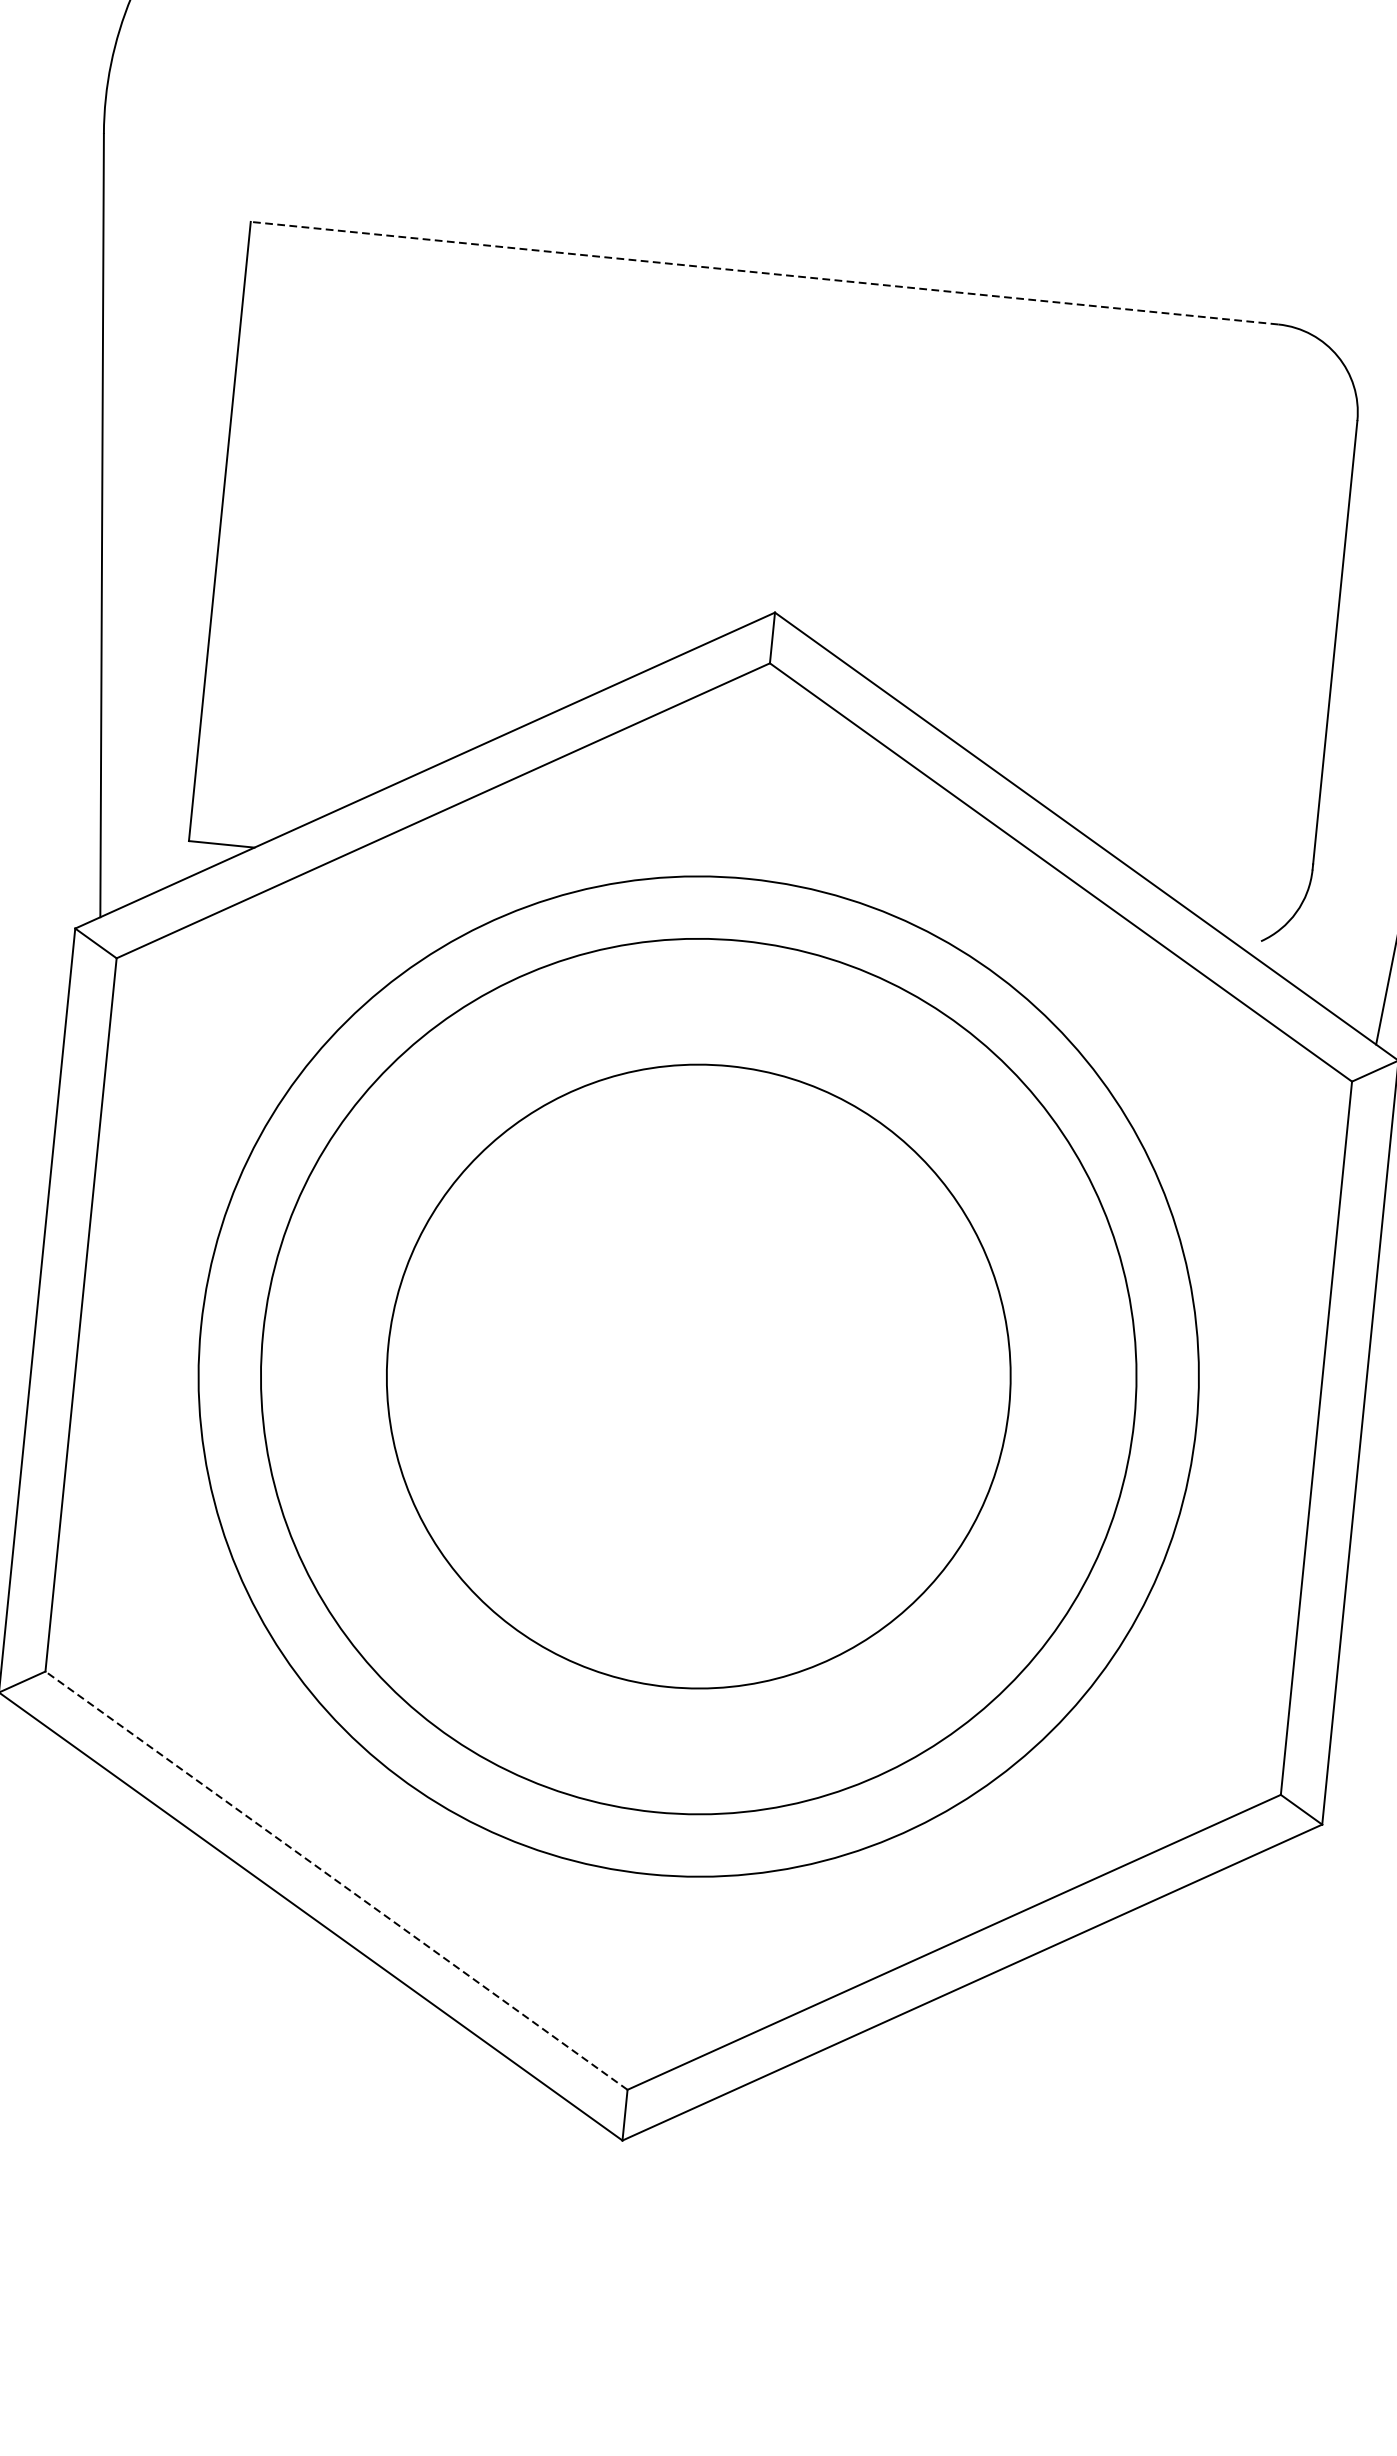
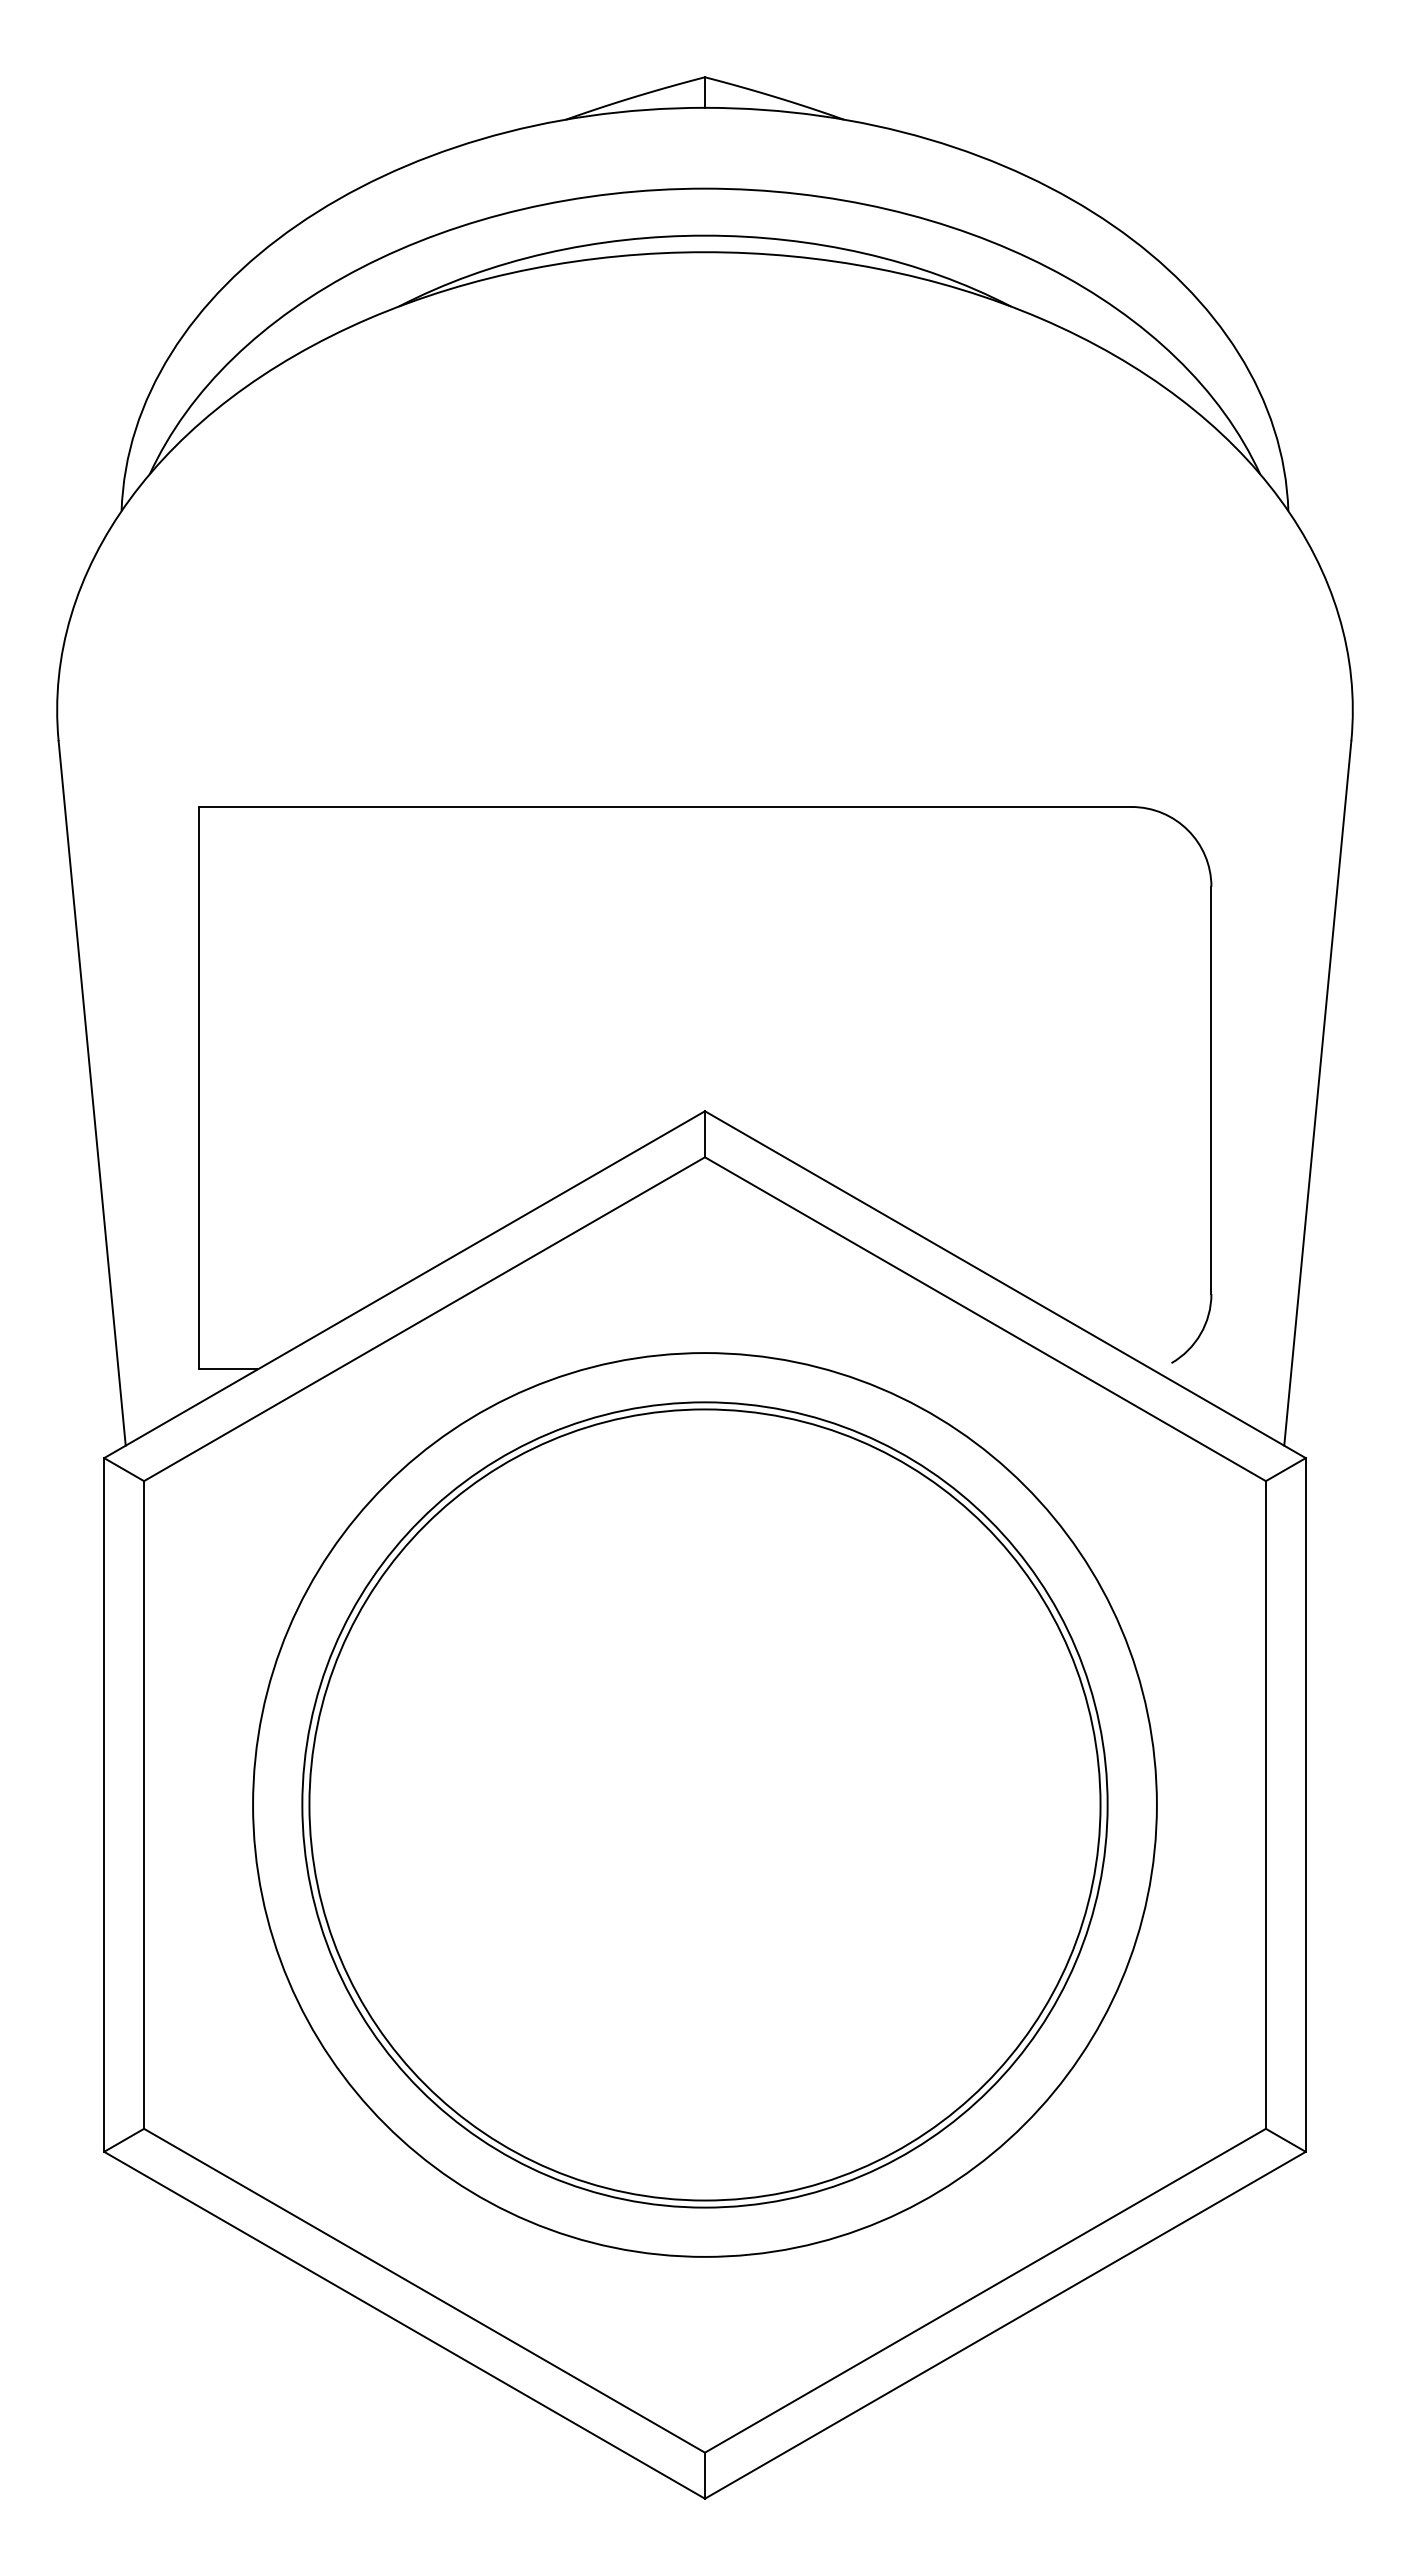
line: (764, 273) -> (665, 807), dashed -> solid
circle: (698, 1375) -> (704, 1804), size x1.43
line: (336, 1880) -> (424, 2290), dashed -> solid

